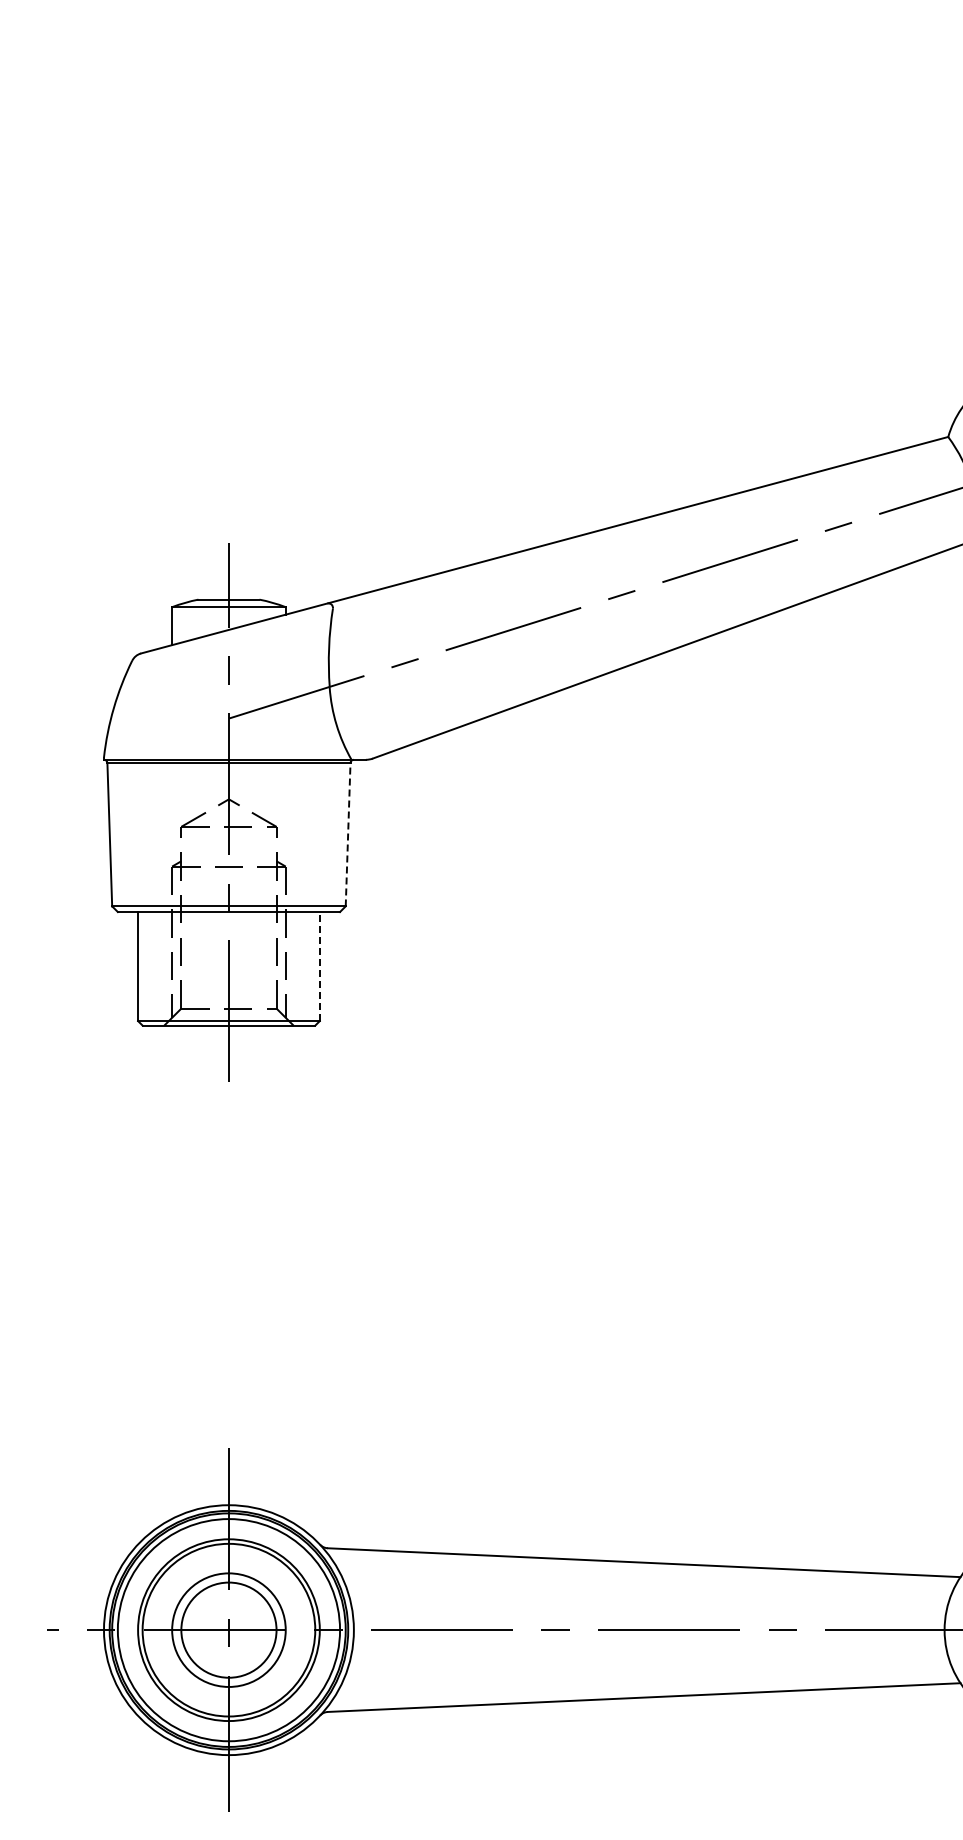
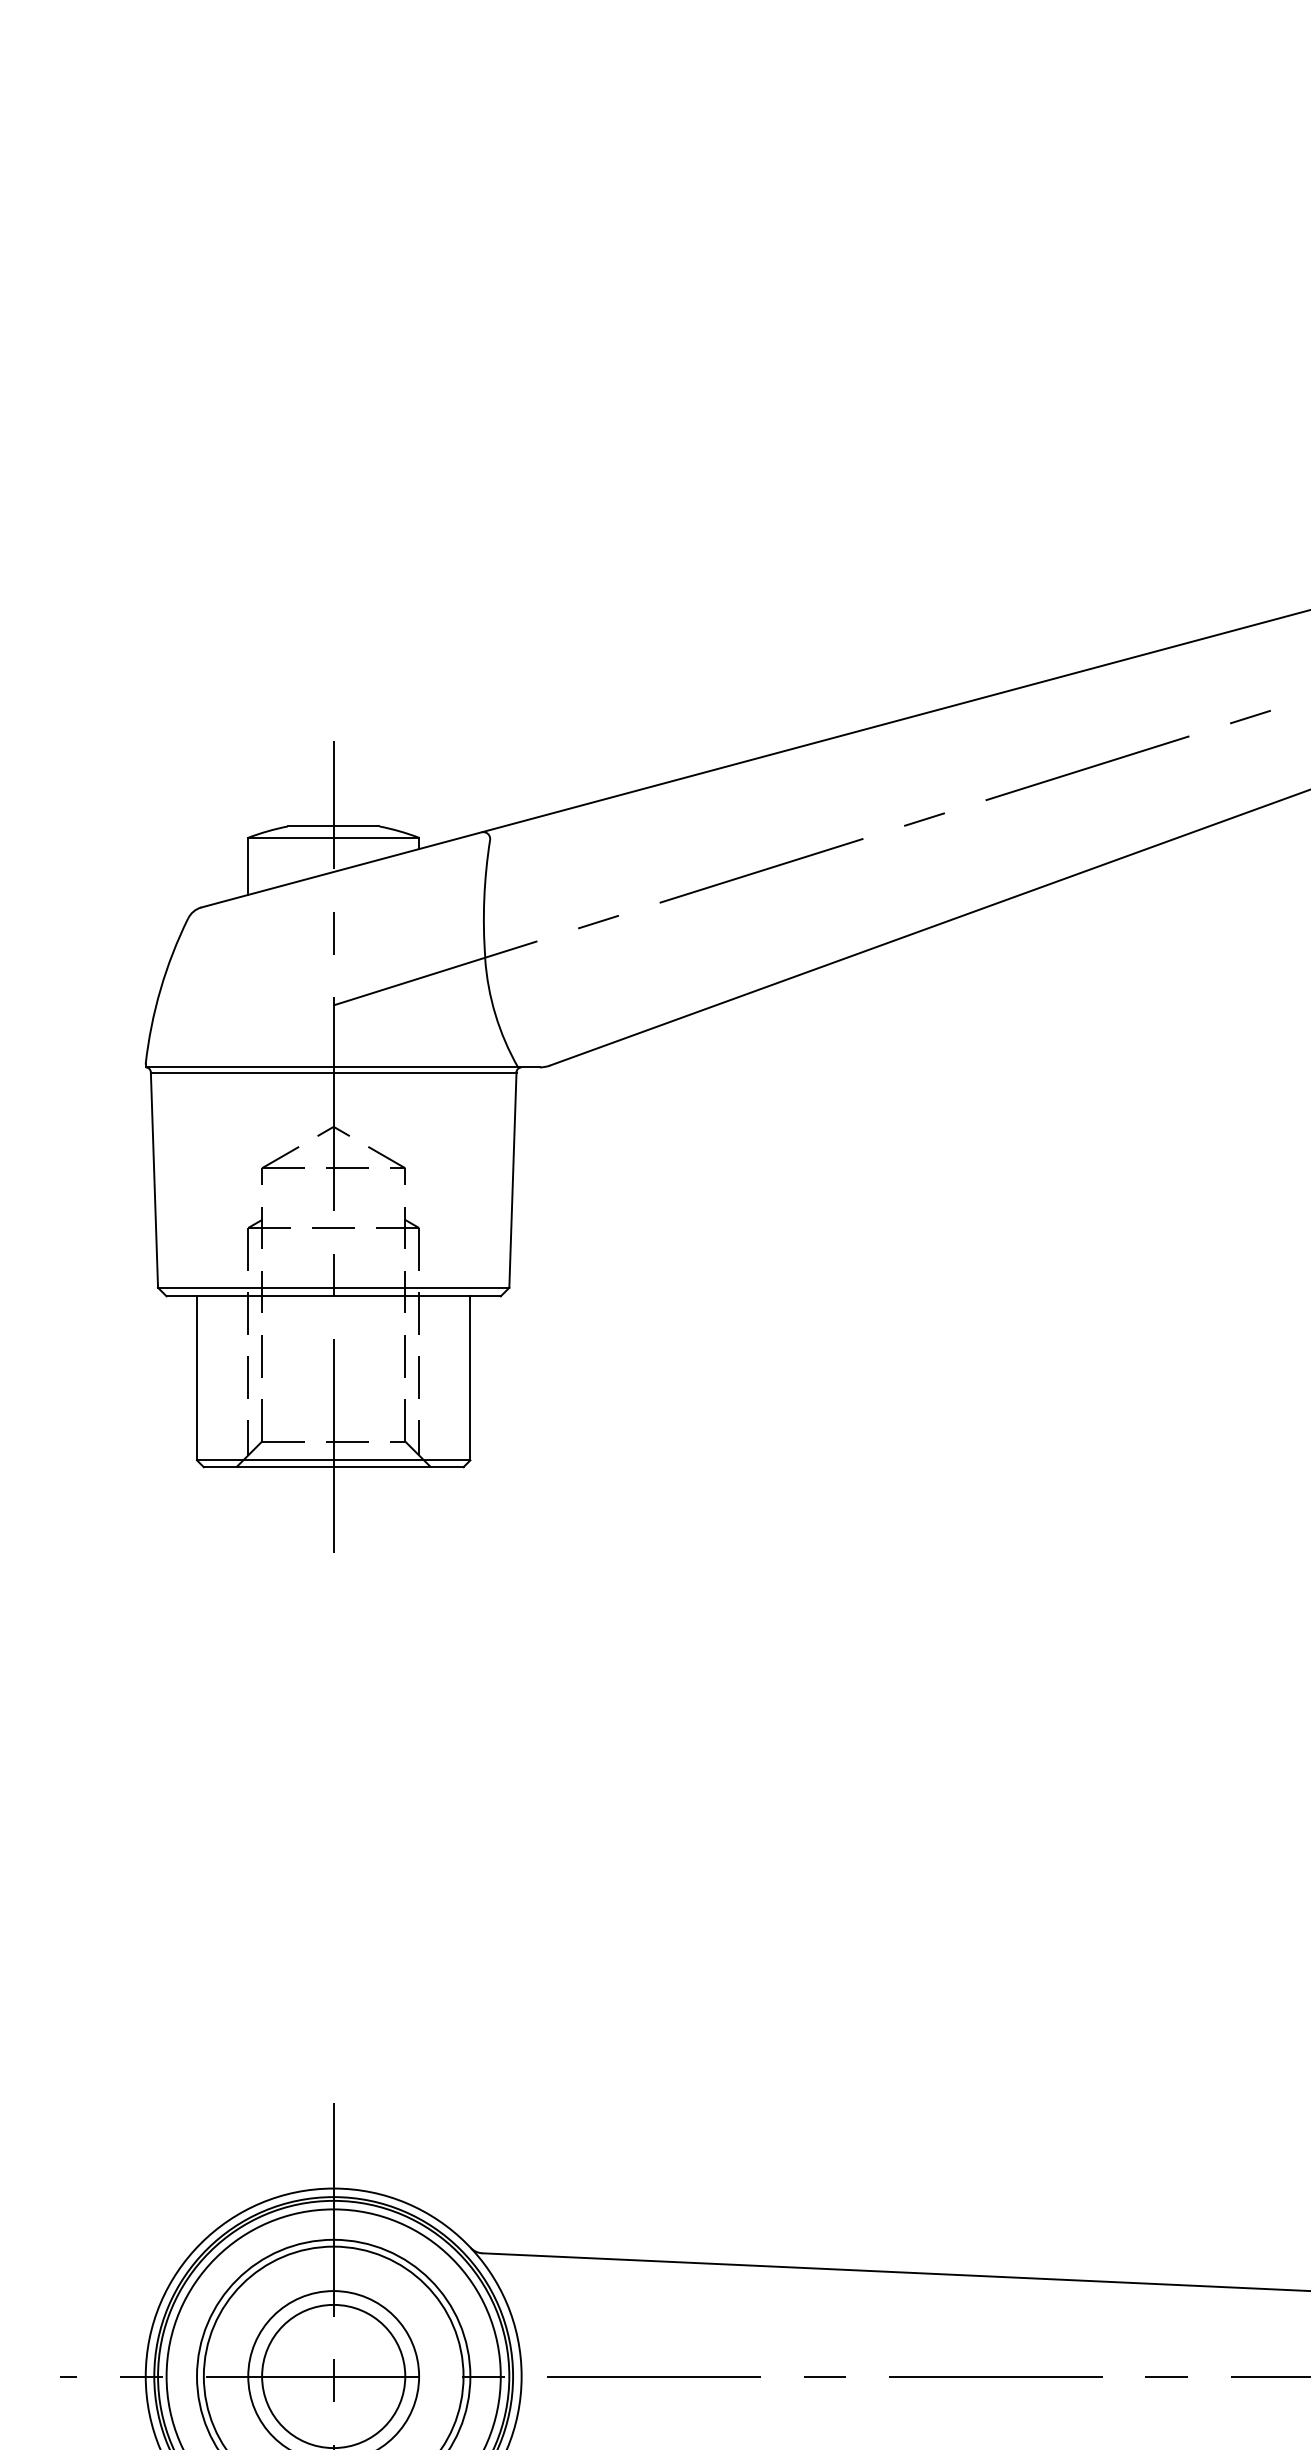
line: (348, 834) -> (513, 1179), dashed -> solid
line: (319, 966) -> (469, 1378), dashed -> solid

